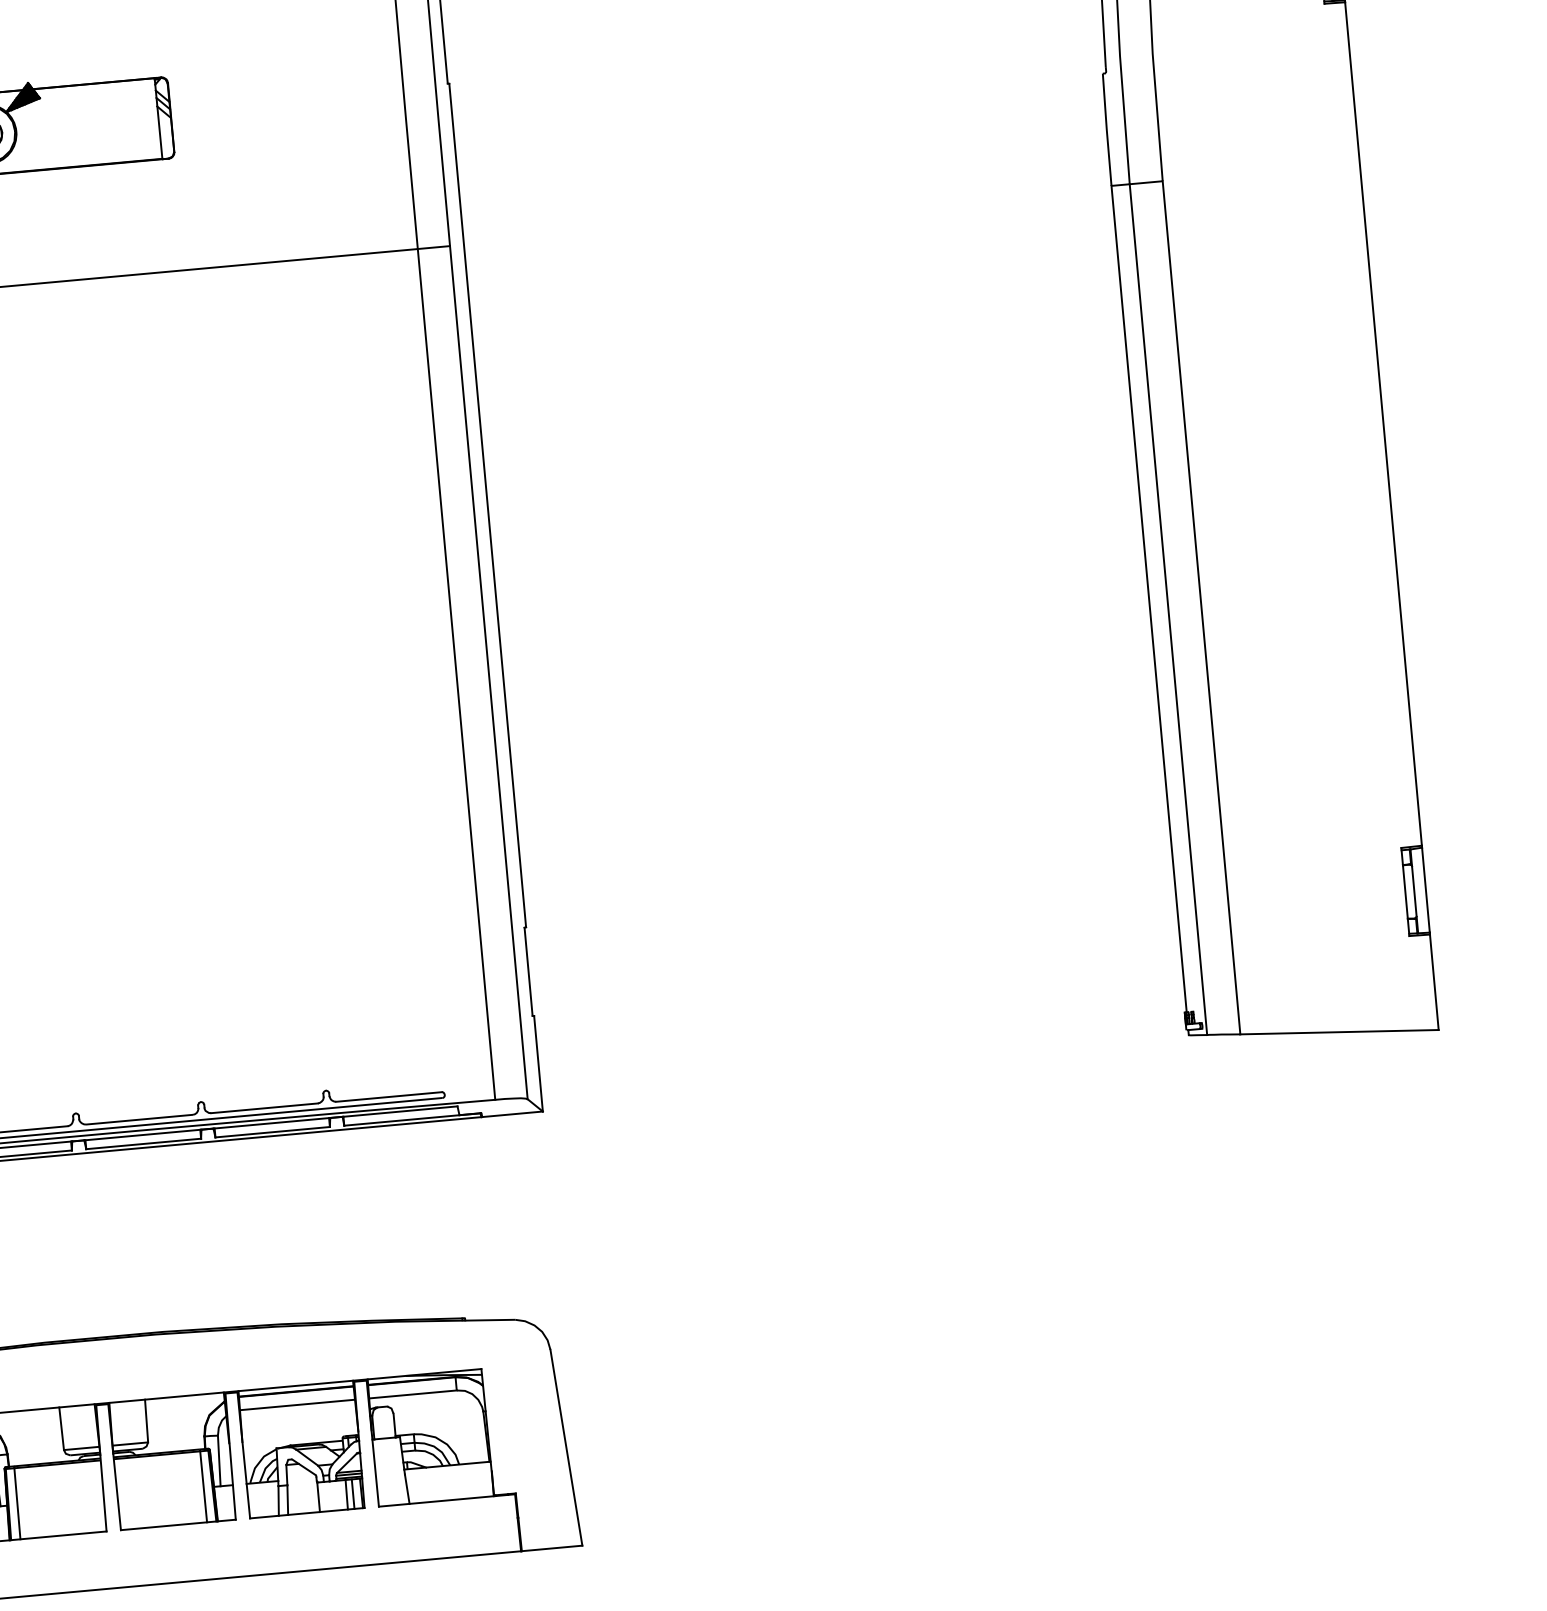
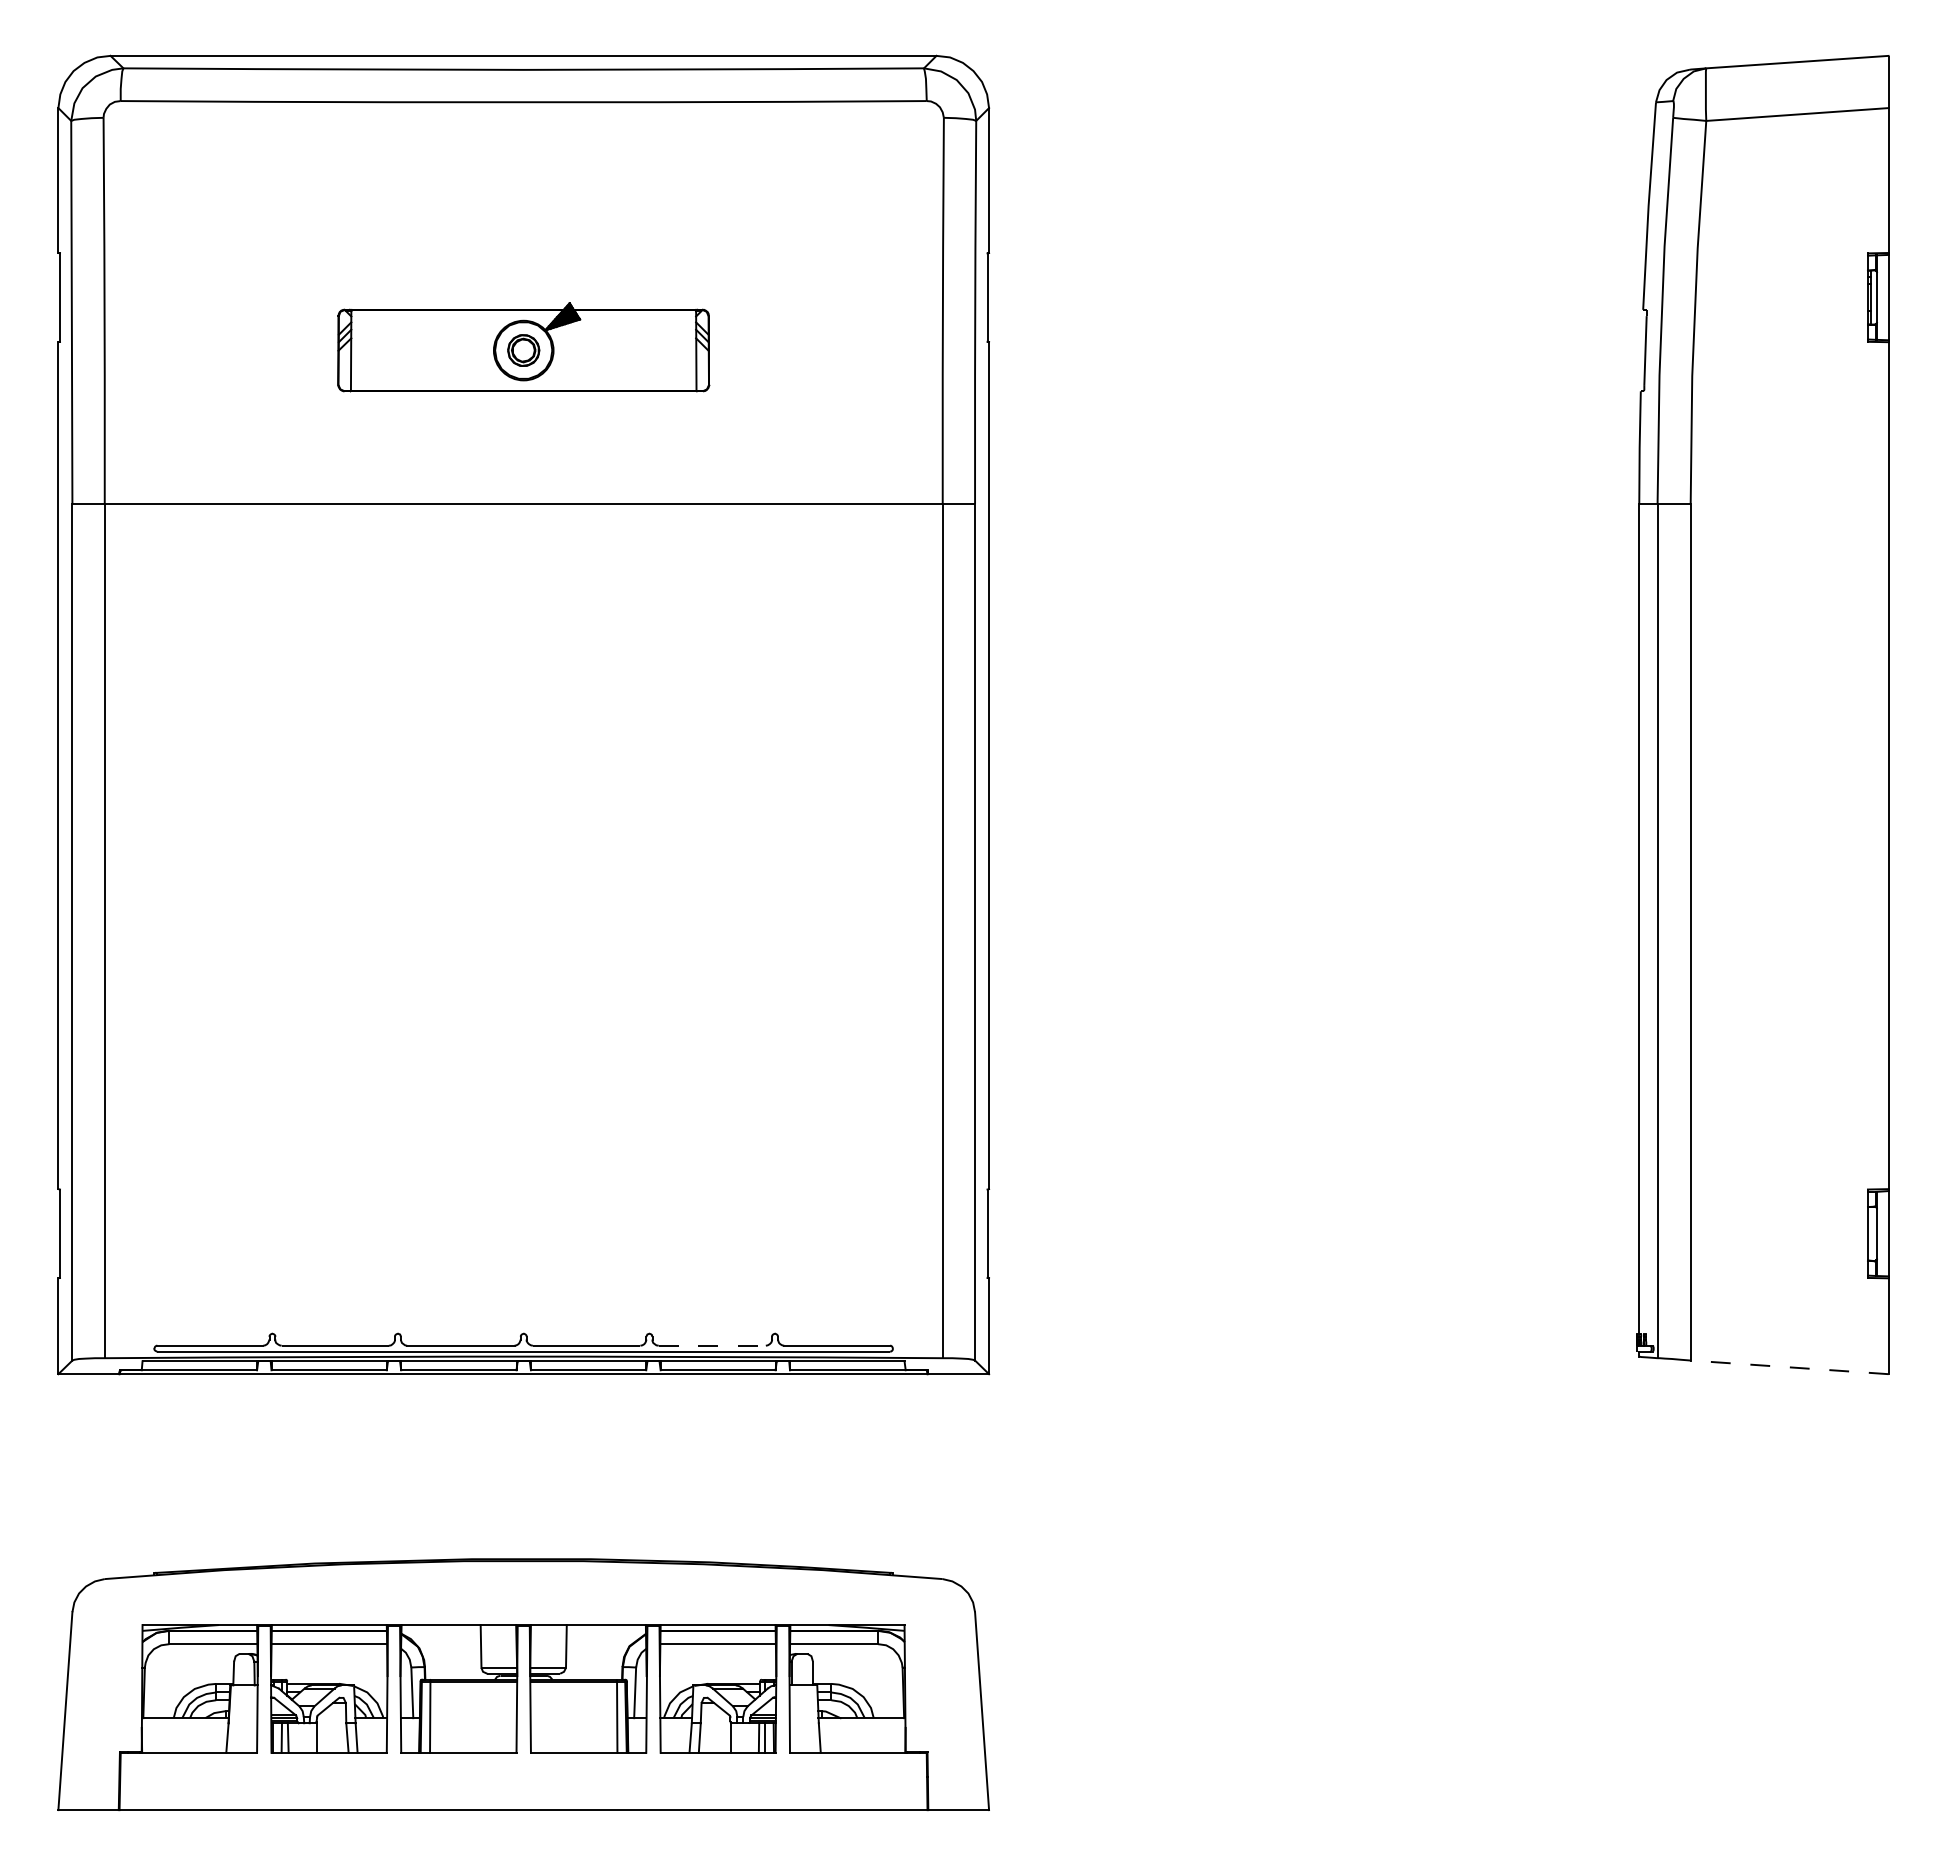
line: (1339, 1032) -> (1789, 1367), solid -> dashed
line: (264, 1108) -> (712, 1345), solid -> dashed

